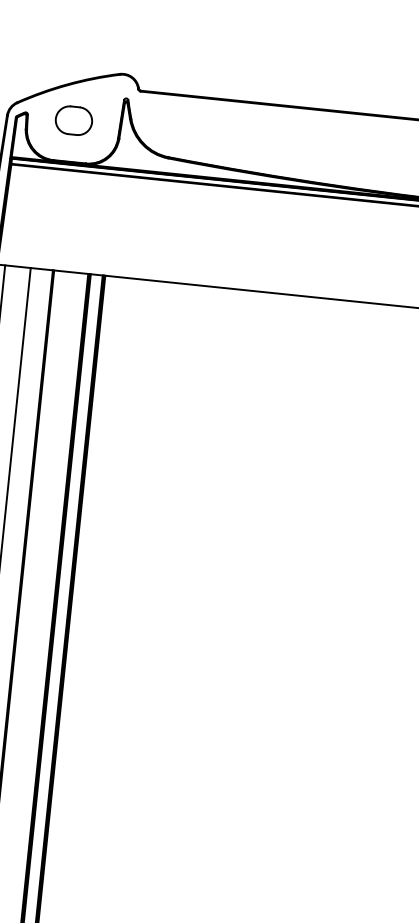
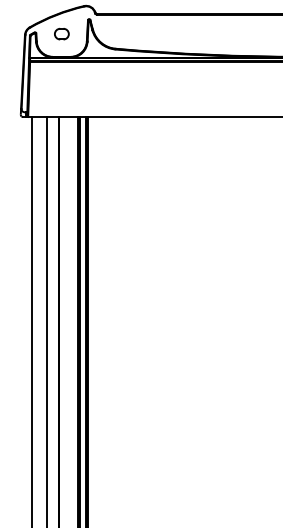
part: (73, 119) -> (61, 33), size x0.7

